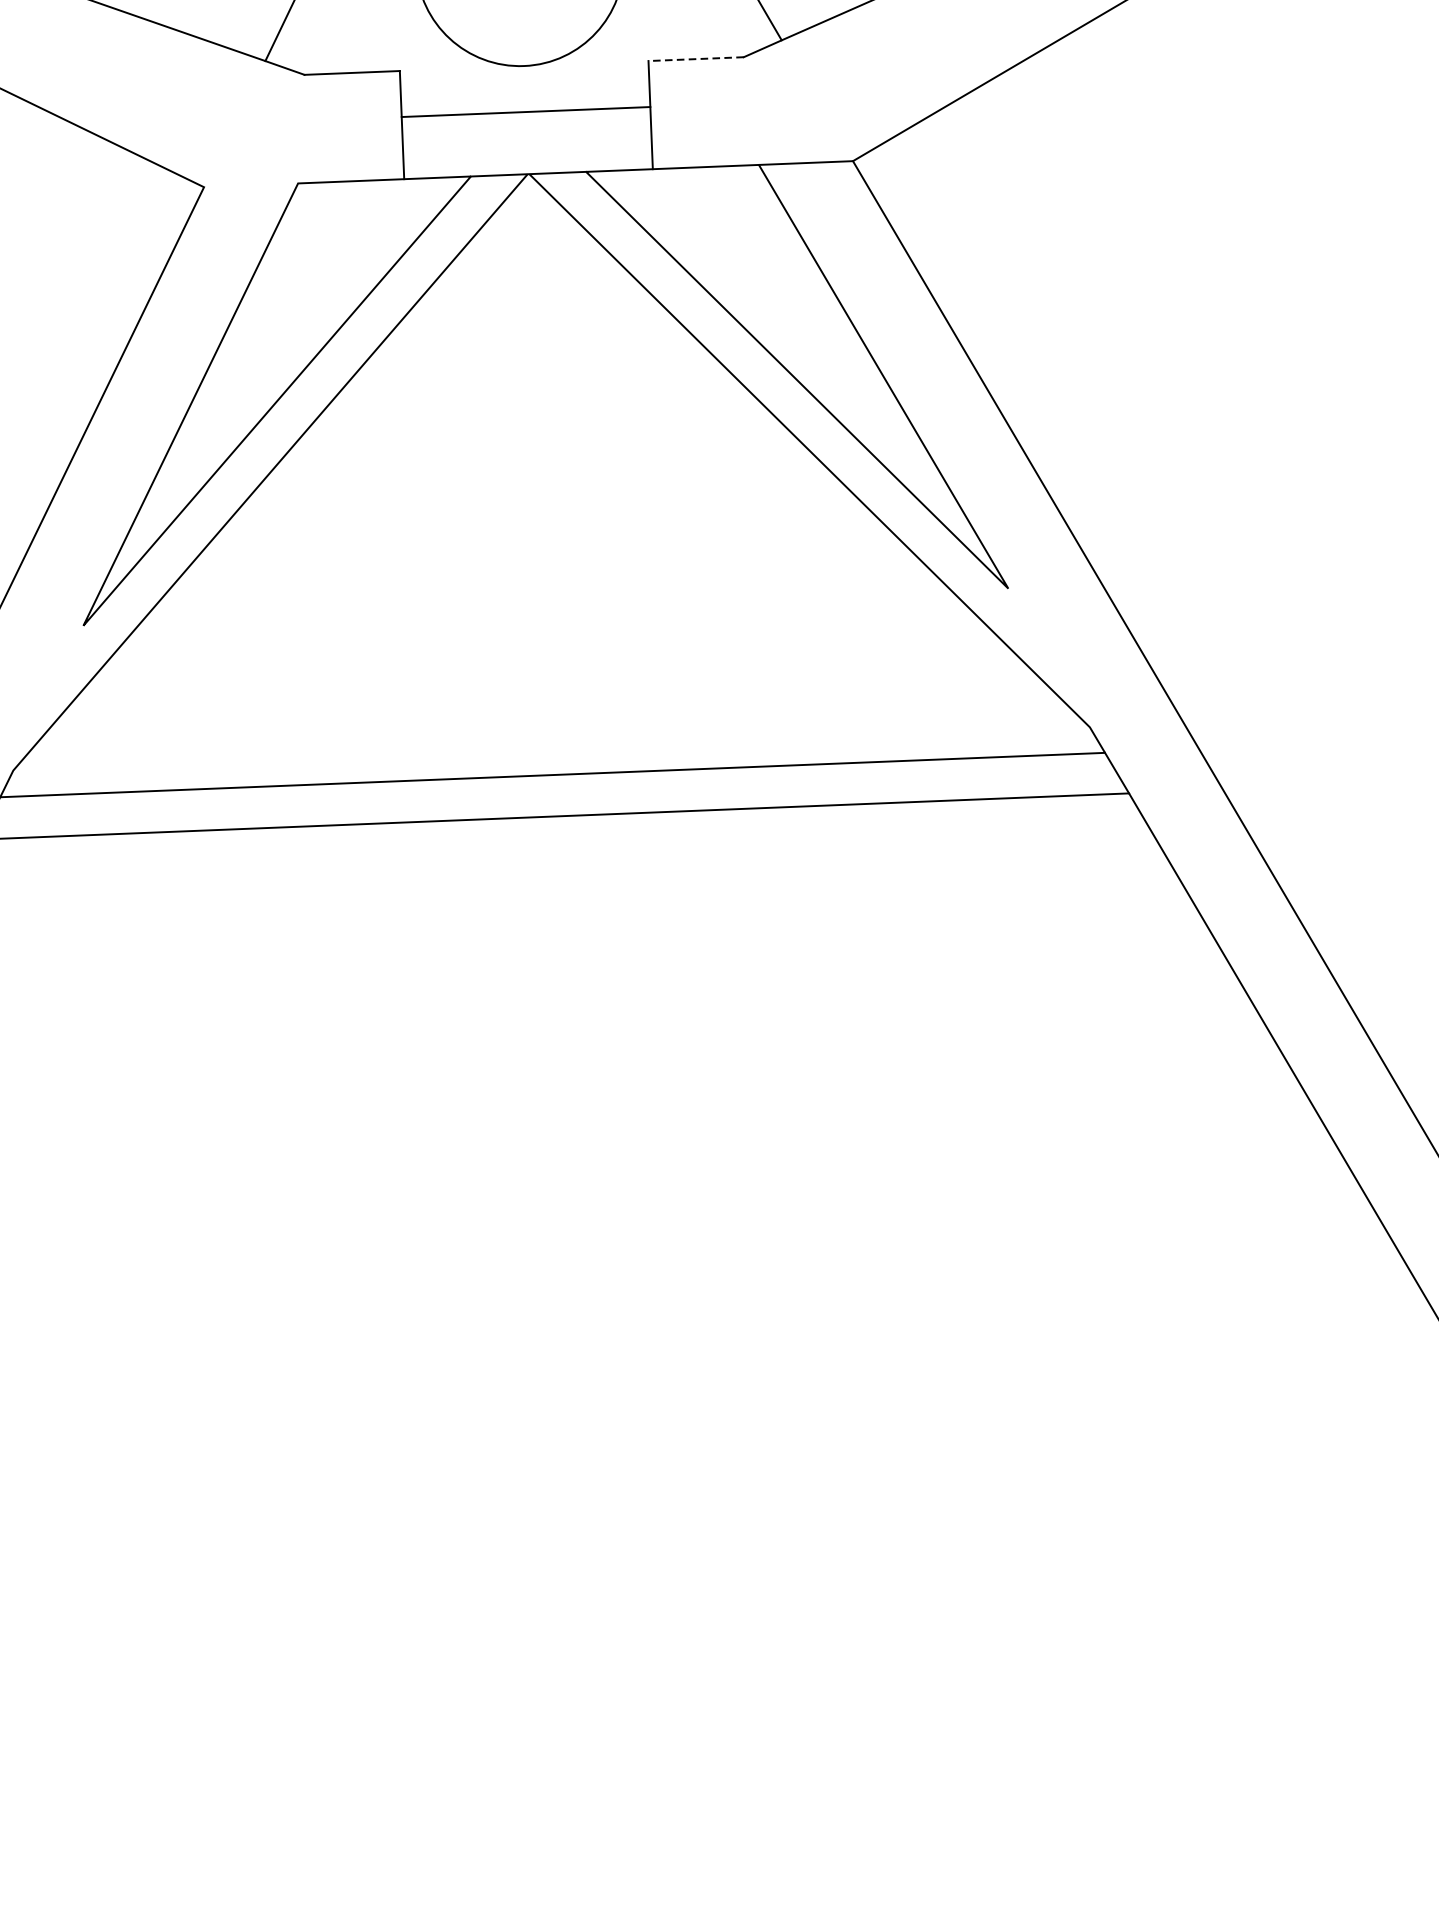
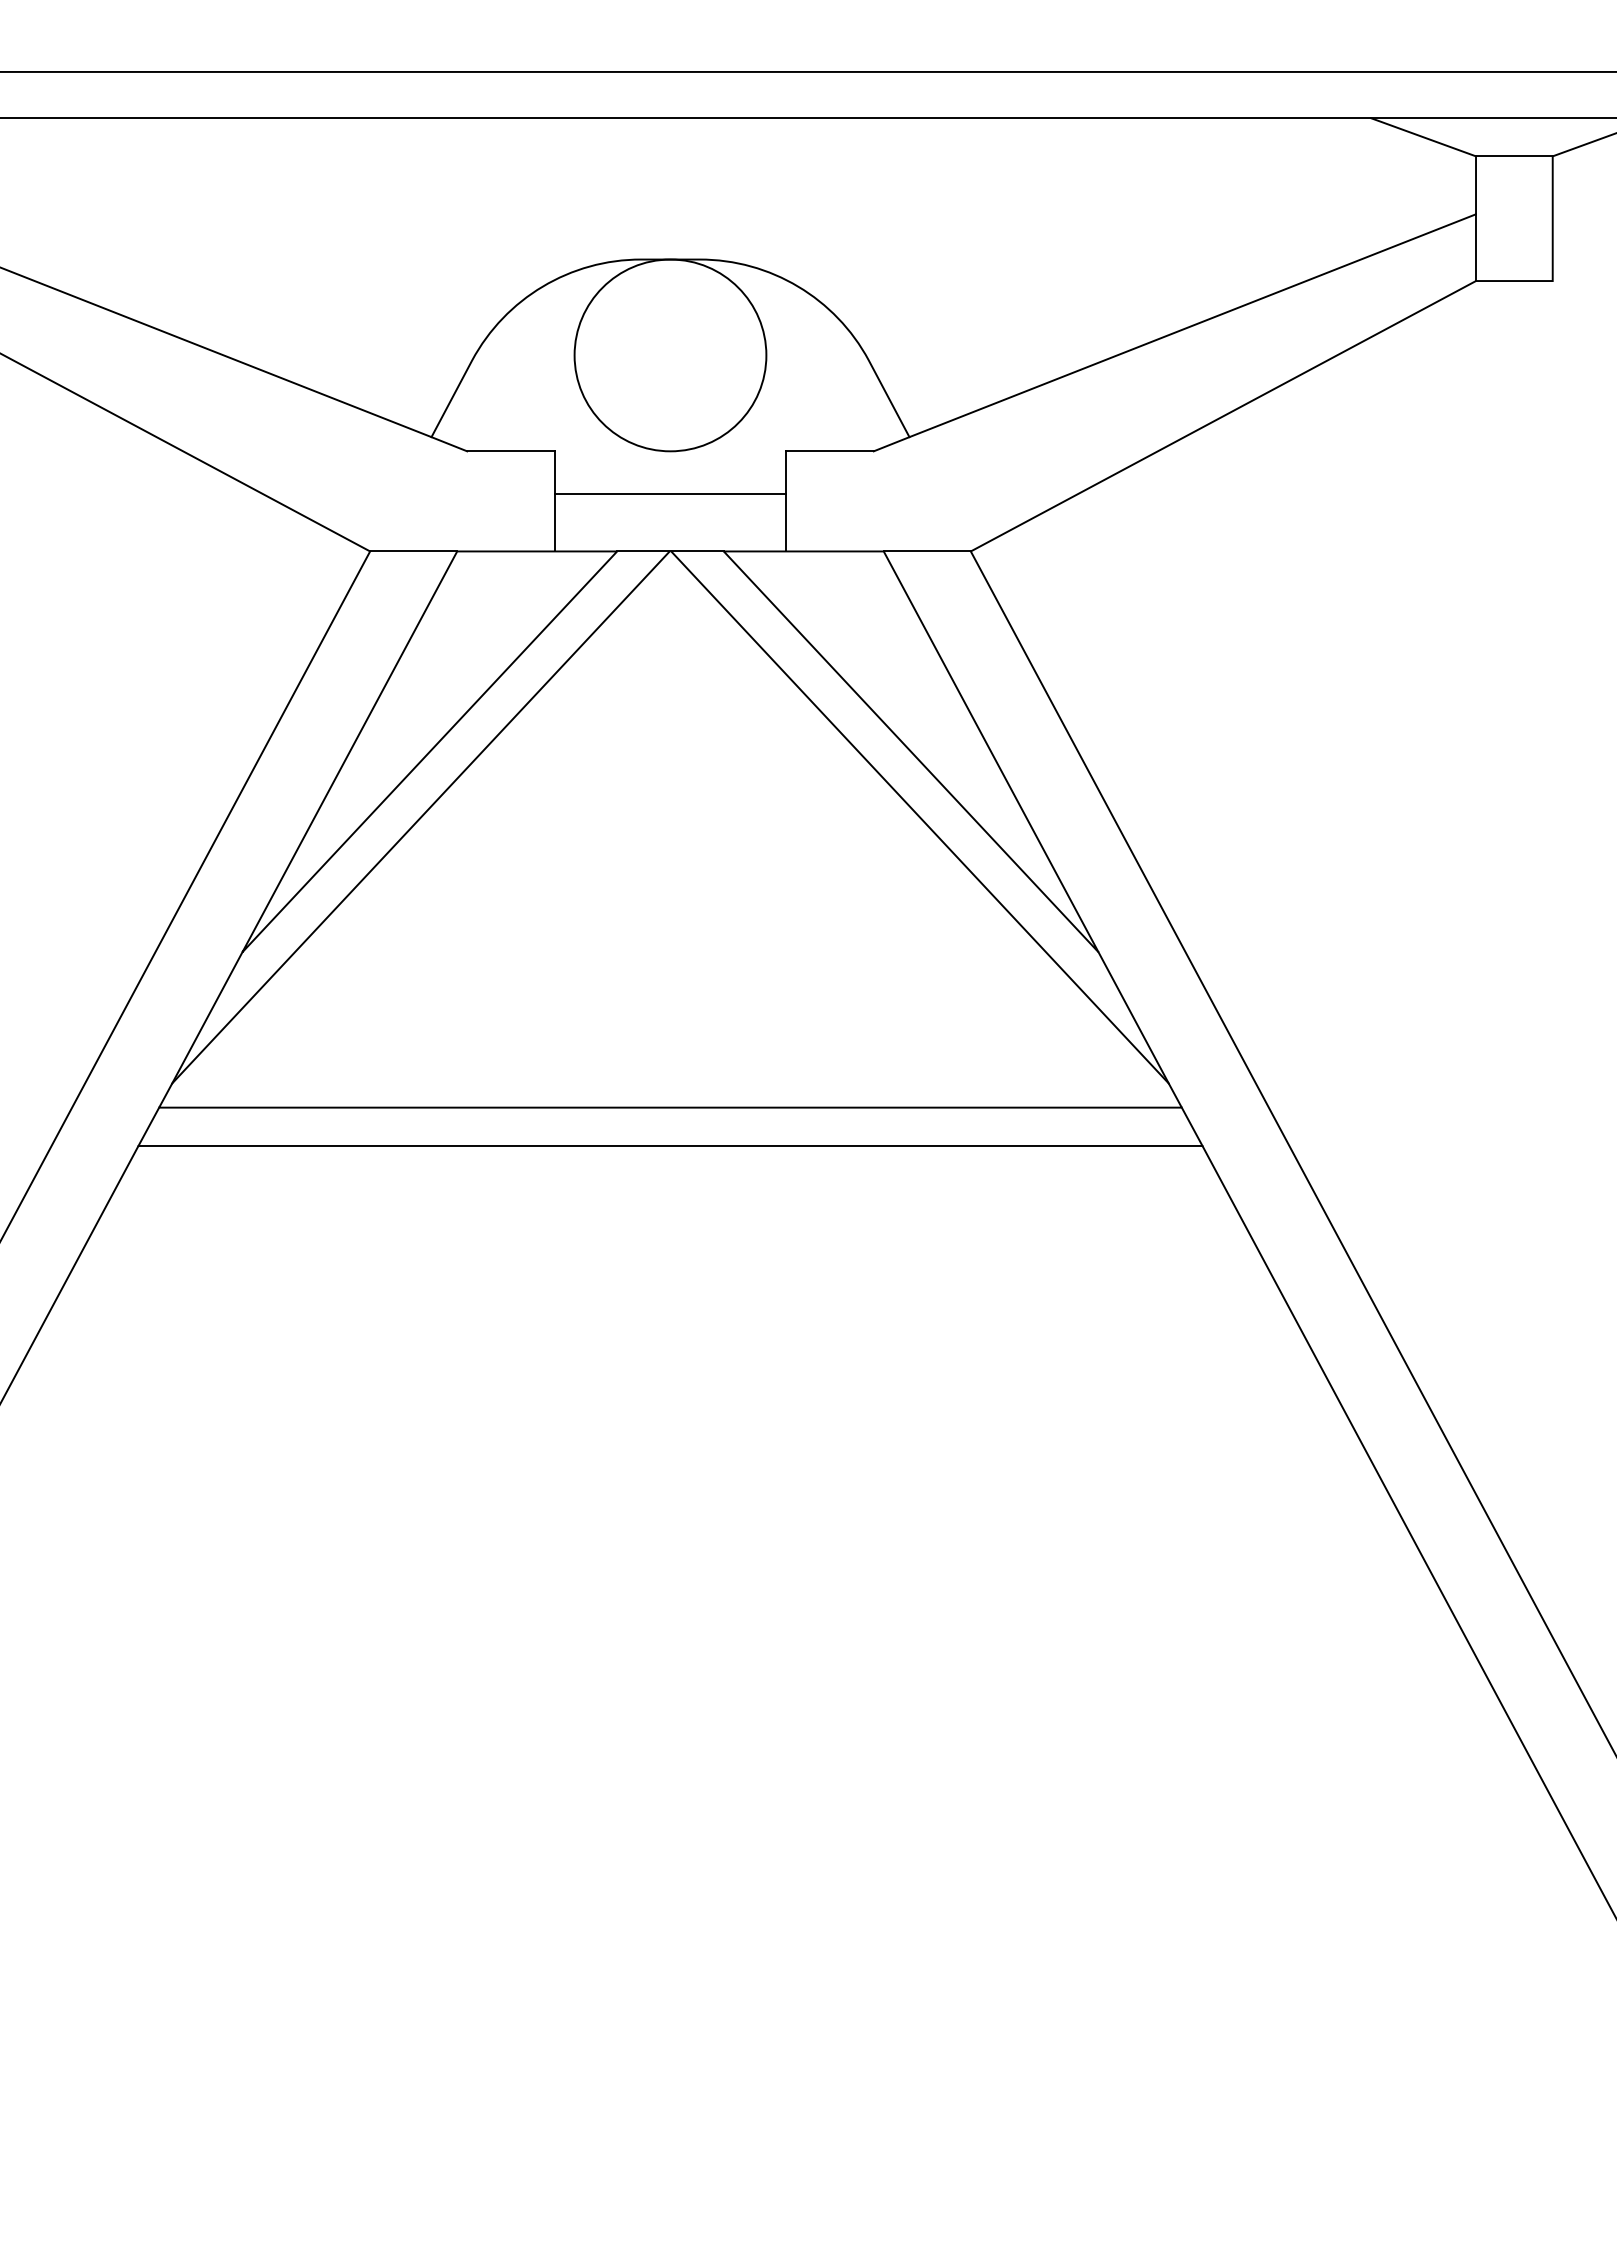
line: (695, 59) -> (829, 451), dashed -> solid
line: (250, 185) -> (413, 551), added
line: (1048, 657) -> (1133, 1017), added
line: (48, 697) -> (207, 1017), added

